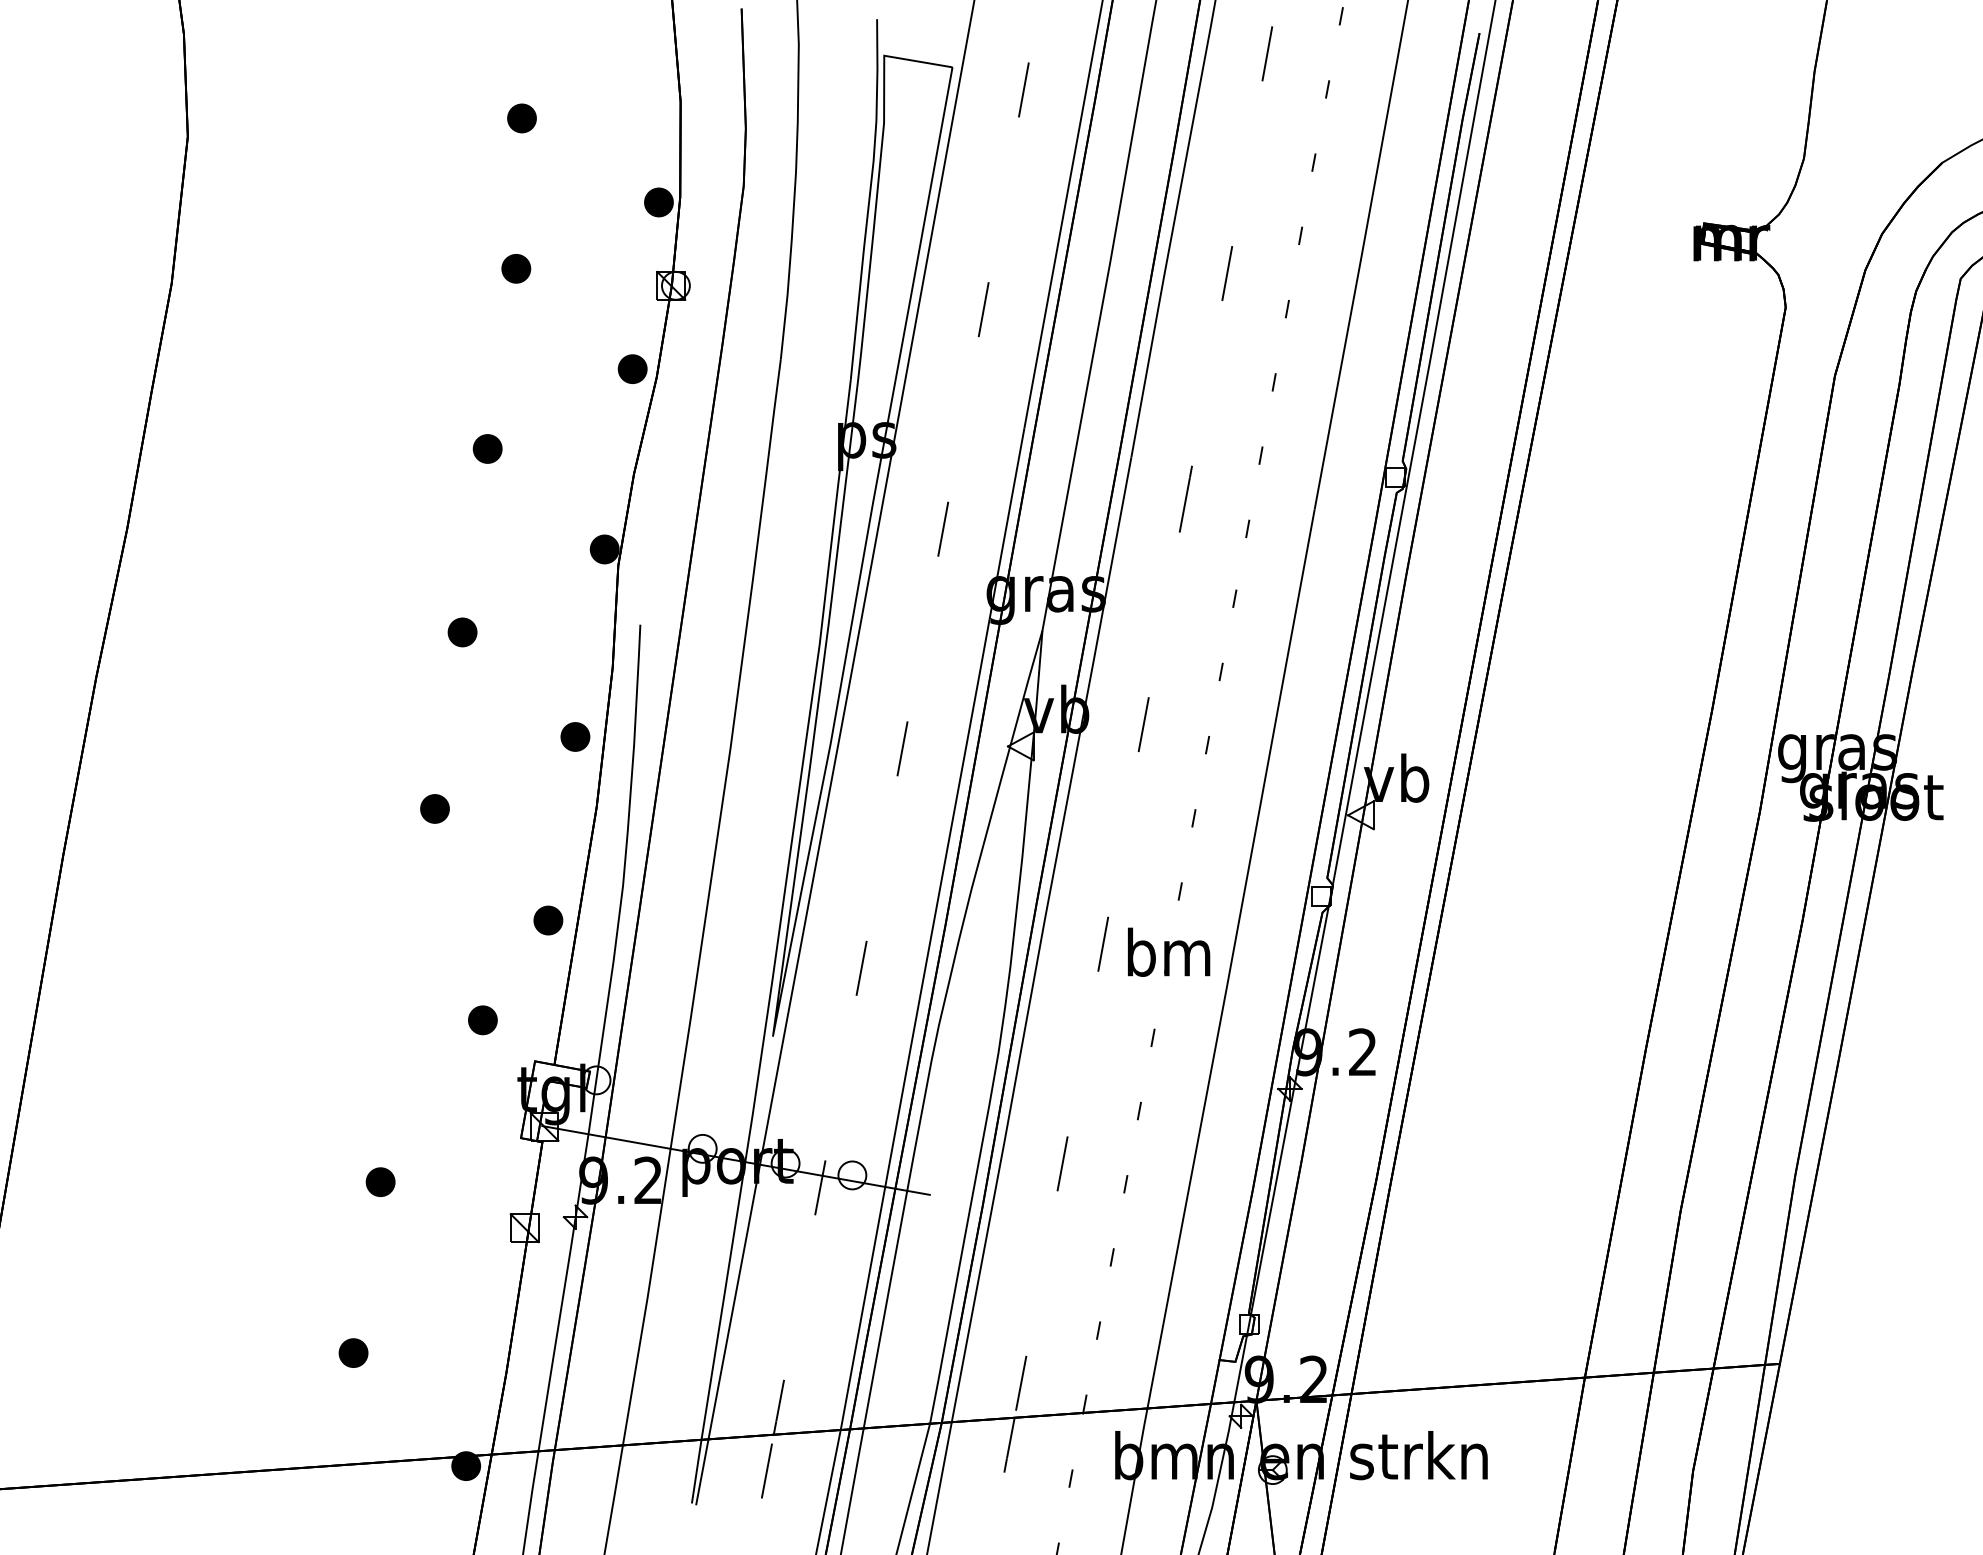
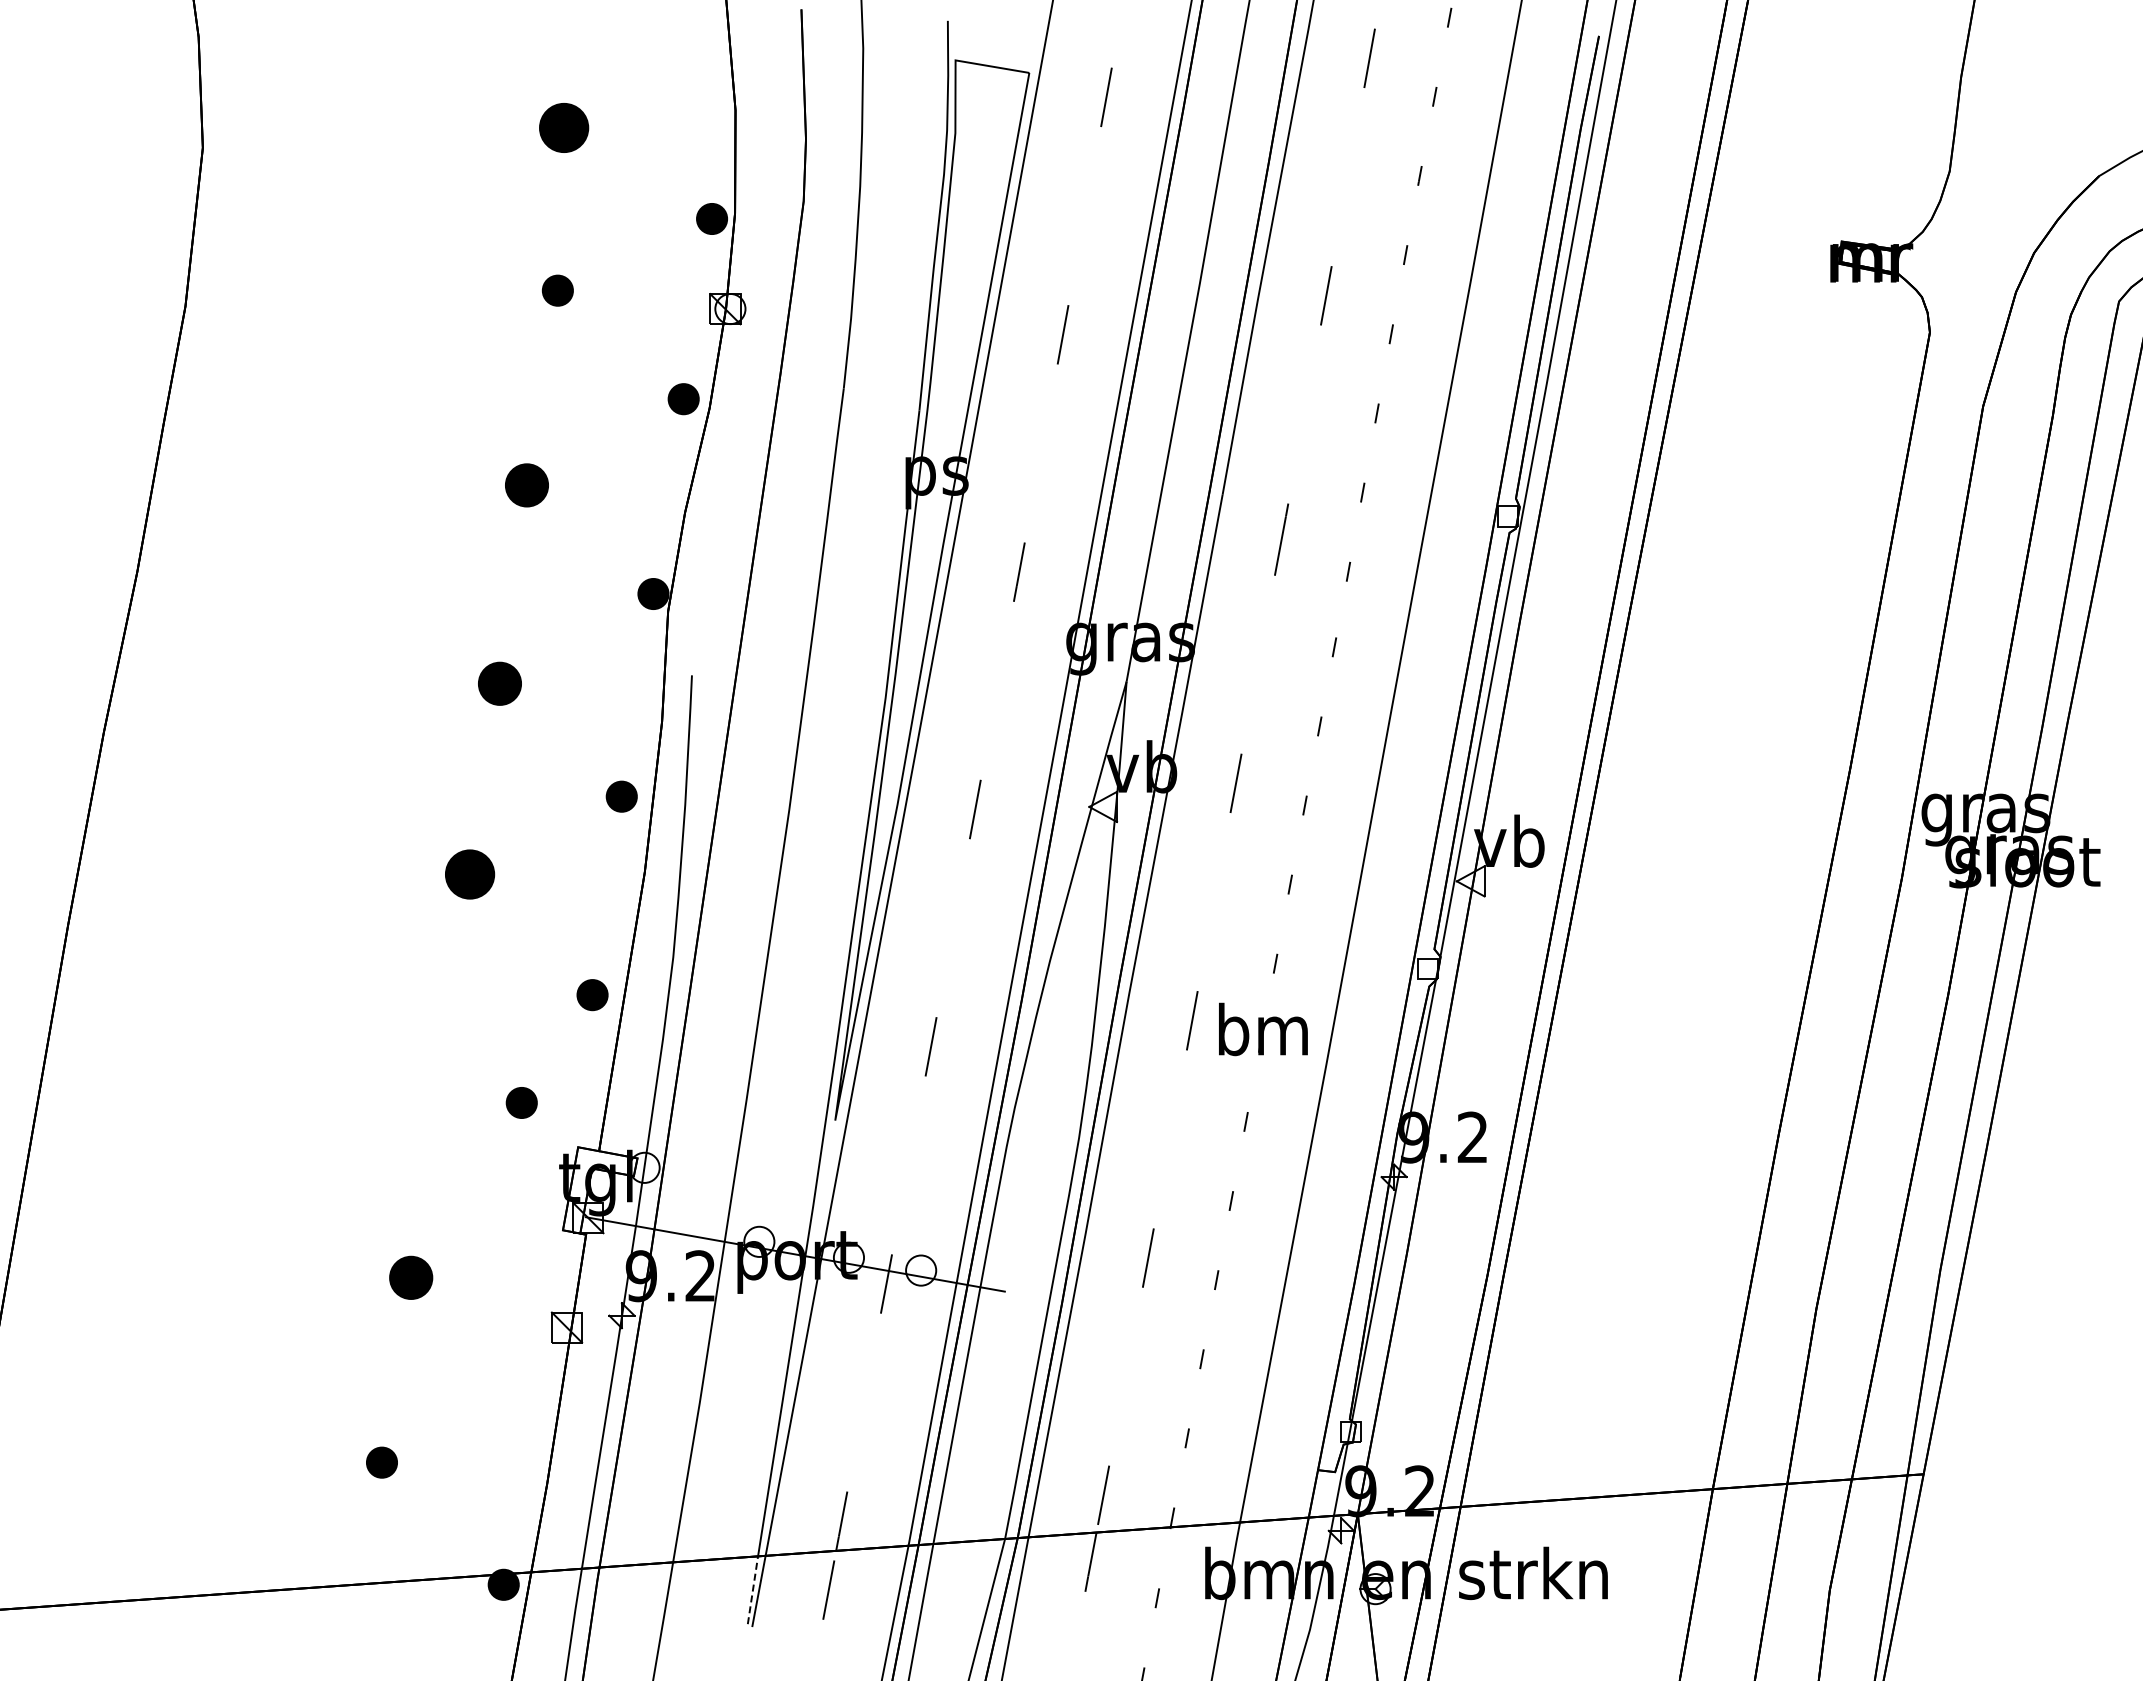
part: (521, 118) -> (563, 128), size x1.6
part: (487, 449) -> (526, 485), size x1.4
part: (462, 632) -> (499, 683), size x1.4
part: (434, 808) -> (469, 874), size x1.6
part: (380, 1181) -> (411, 1277), size x1.4
line: (697, 1470) -> (753, 1589), solid -> dashed

